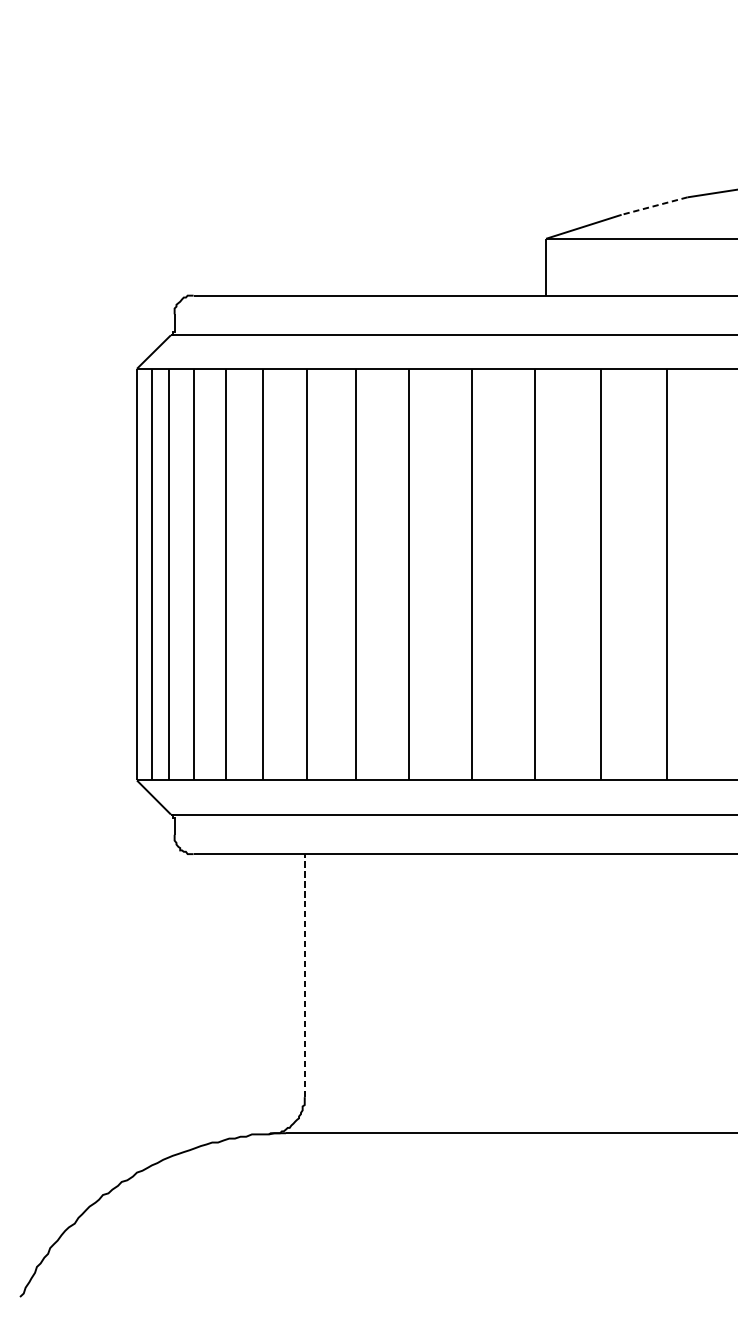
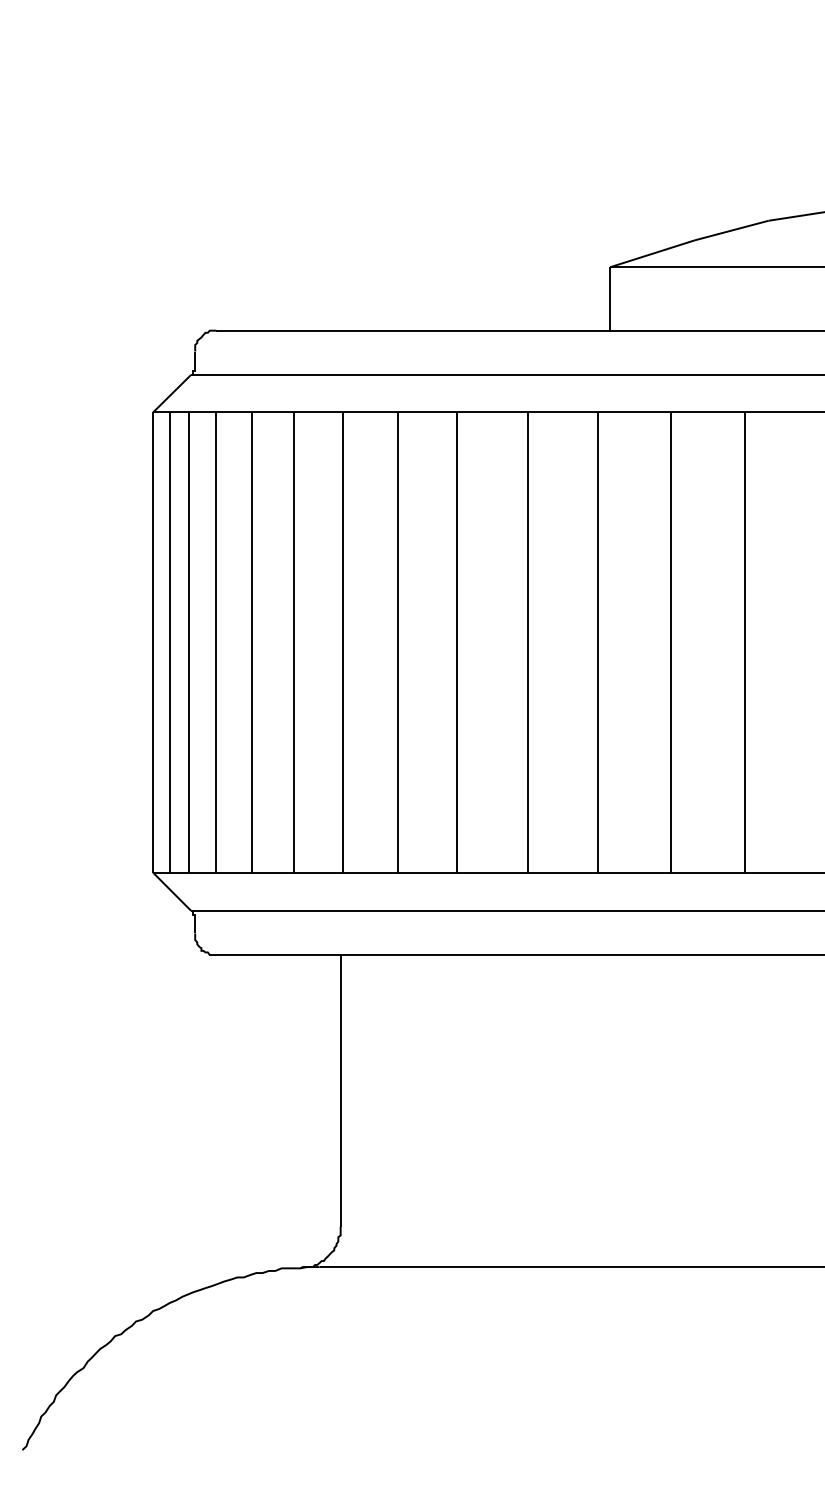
line: (654, 206) -> (731, 230), dashed -> solid
line: (304, 975) -> (340, 1090), dashed -> solid

